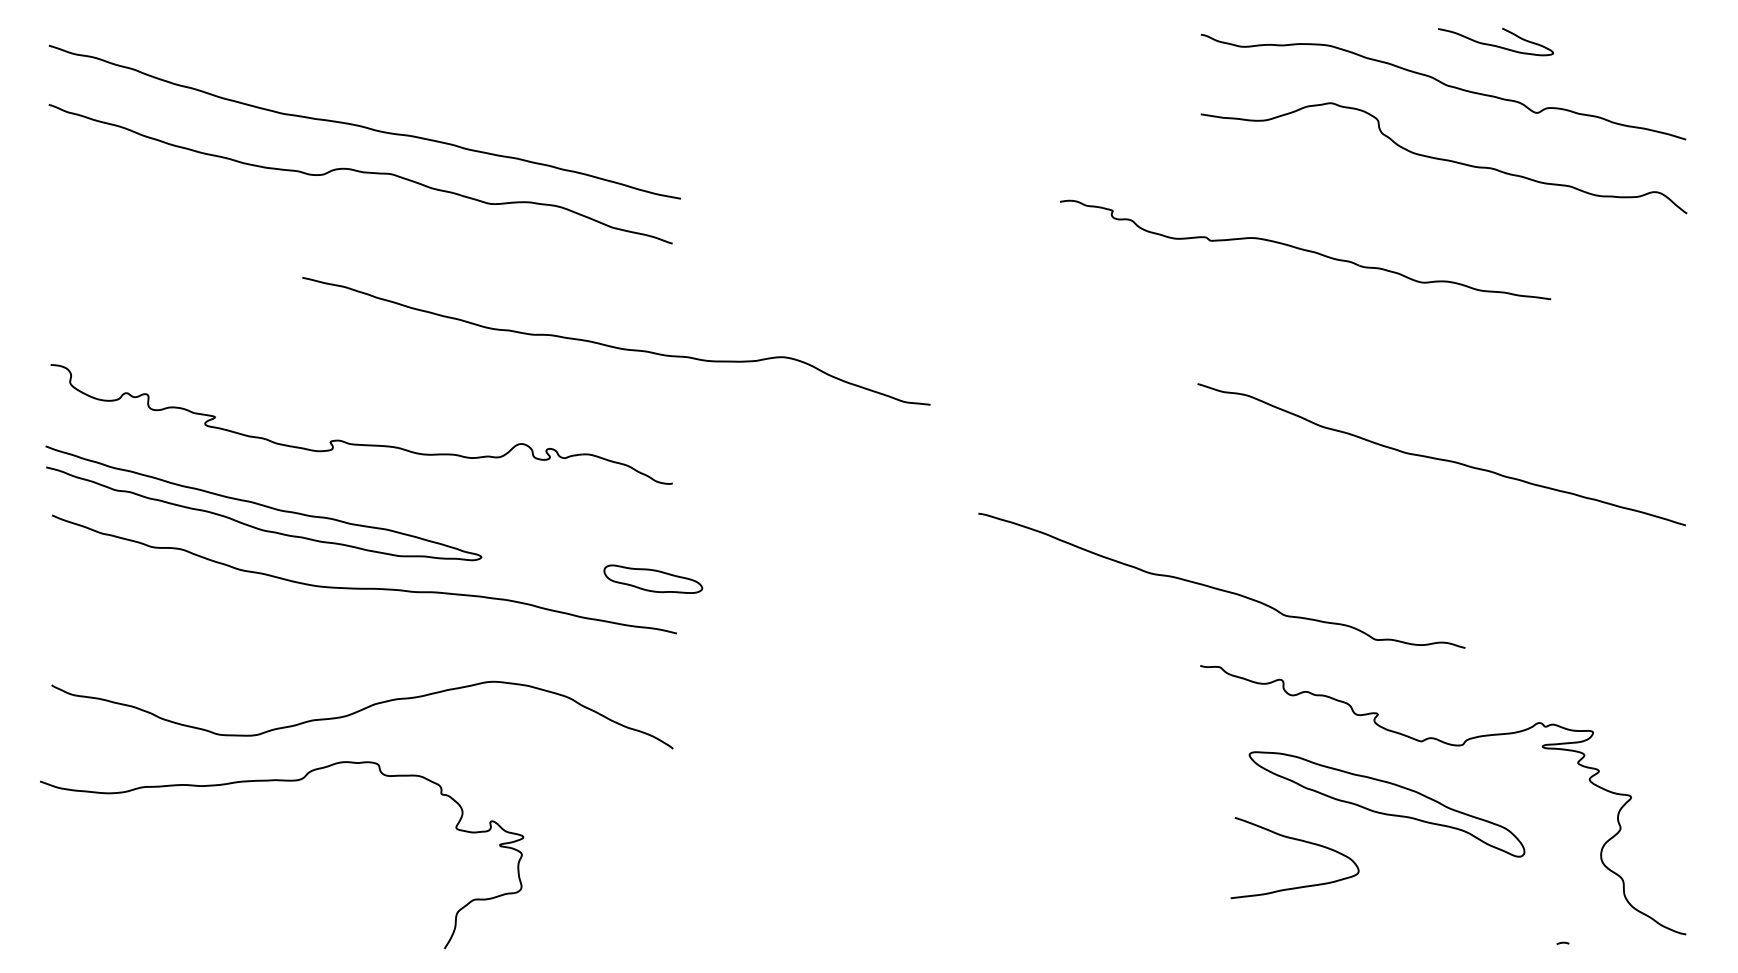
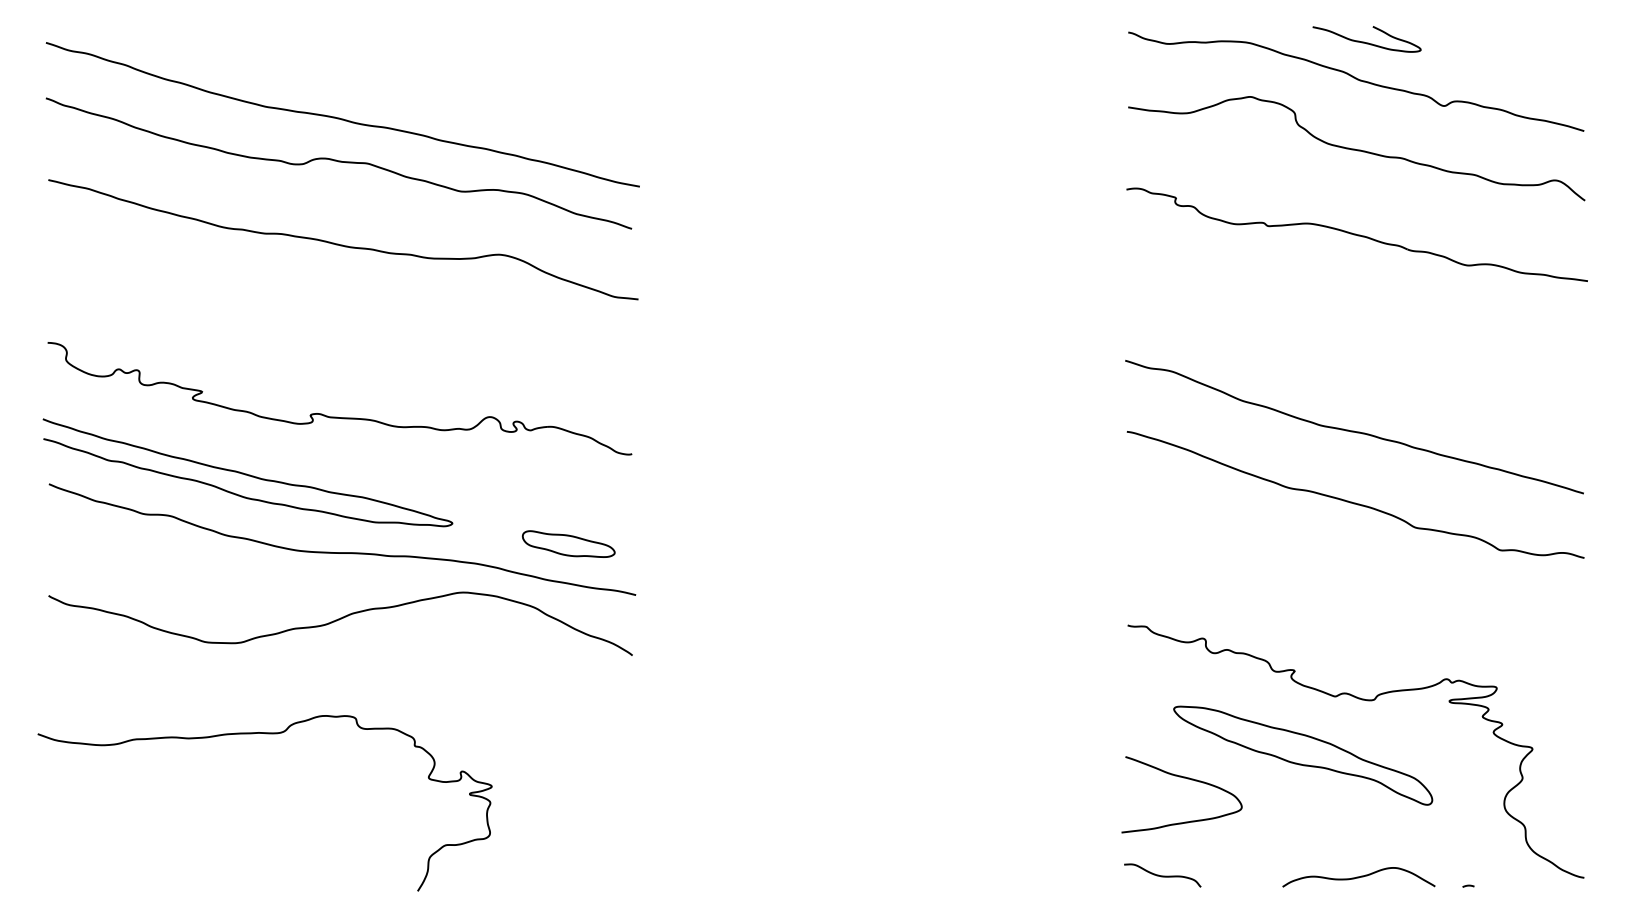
curve: (1496, 45) -> (1367, 42), moved
part: (1305, 249) -> (1357, 234), moved
curve: (616, 346) -> (343, 244), moved
part: (653, 578) -> (568, 543), moved
curve: (1220, 588) -> (1354, 502), moved
curve: (361, 711) -> (339, 620), moved
curve: (1300, 841) -> (1187, 779), moved
curve: (1236, 931) -> (1161, 875), added
curve: (1445, 933) -> (1358, 876), added

